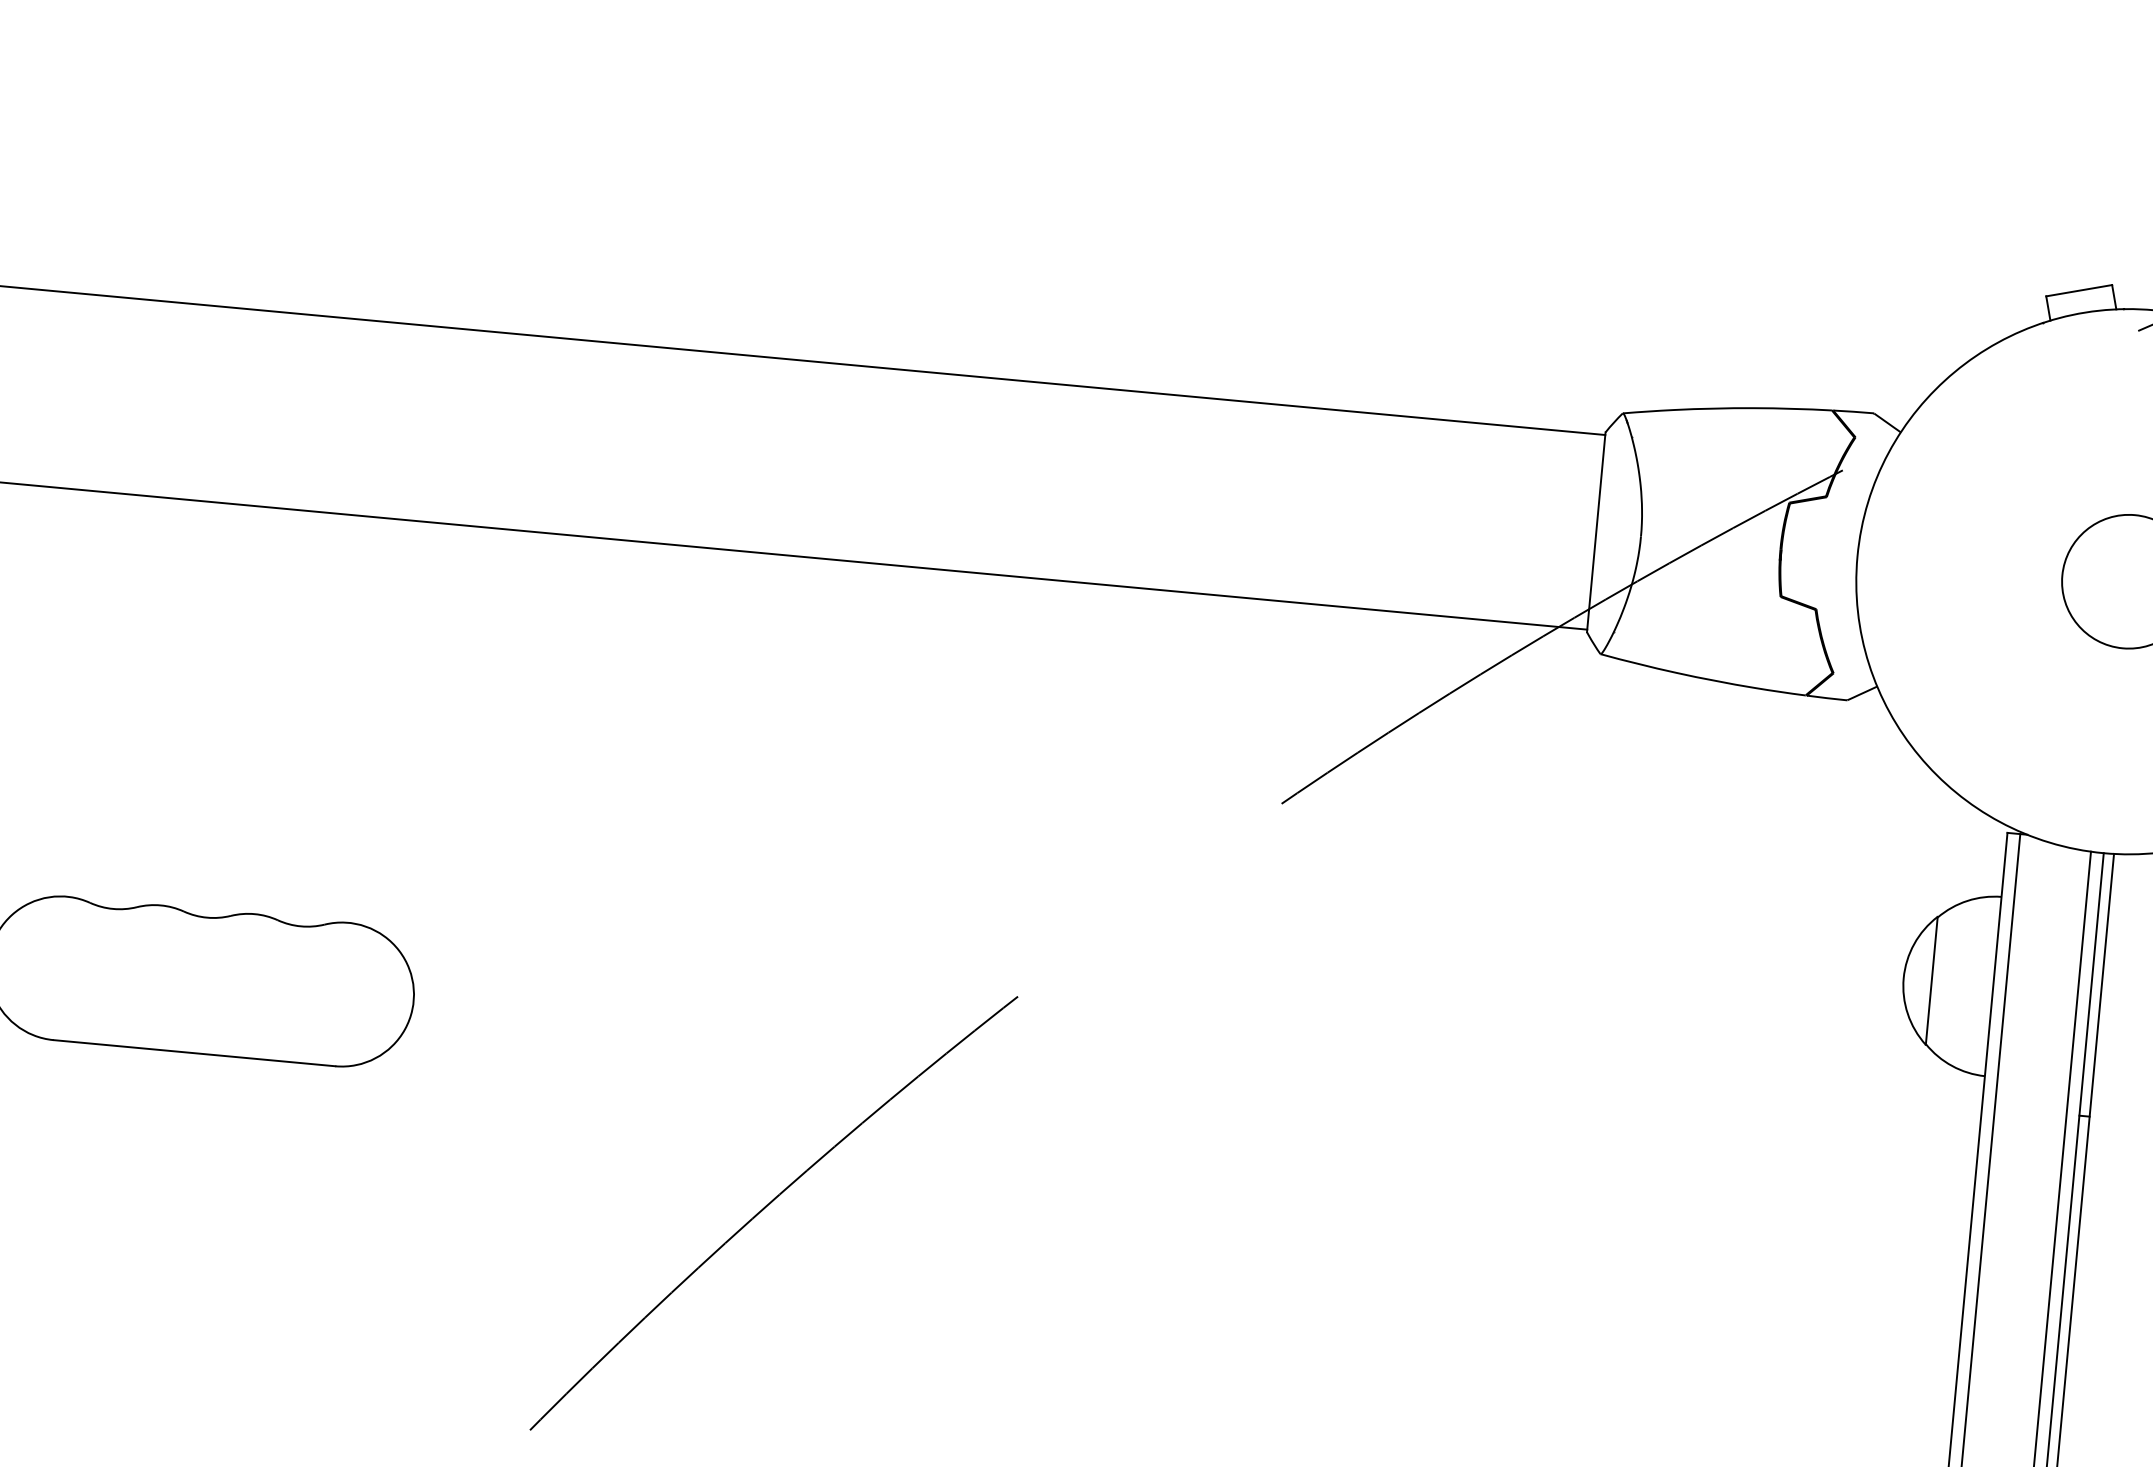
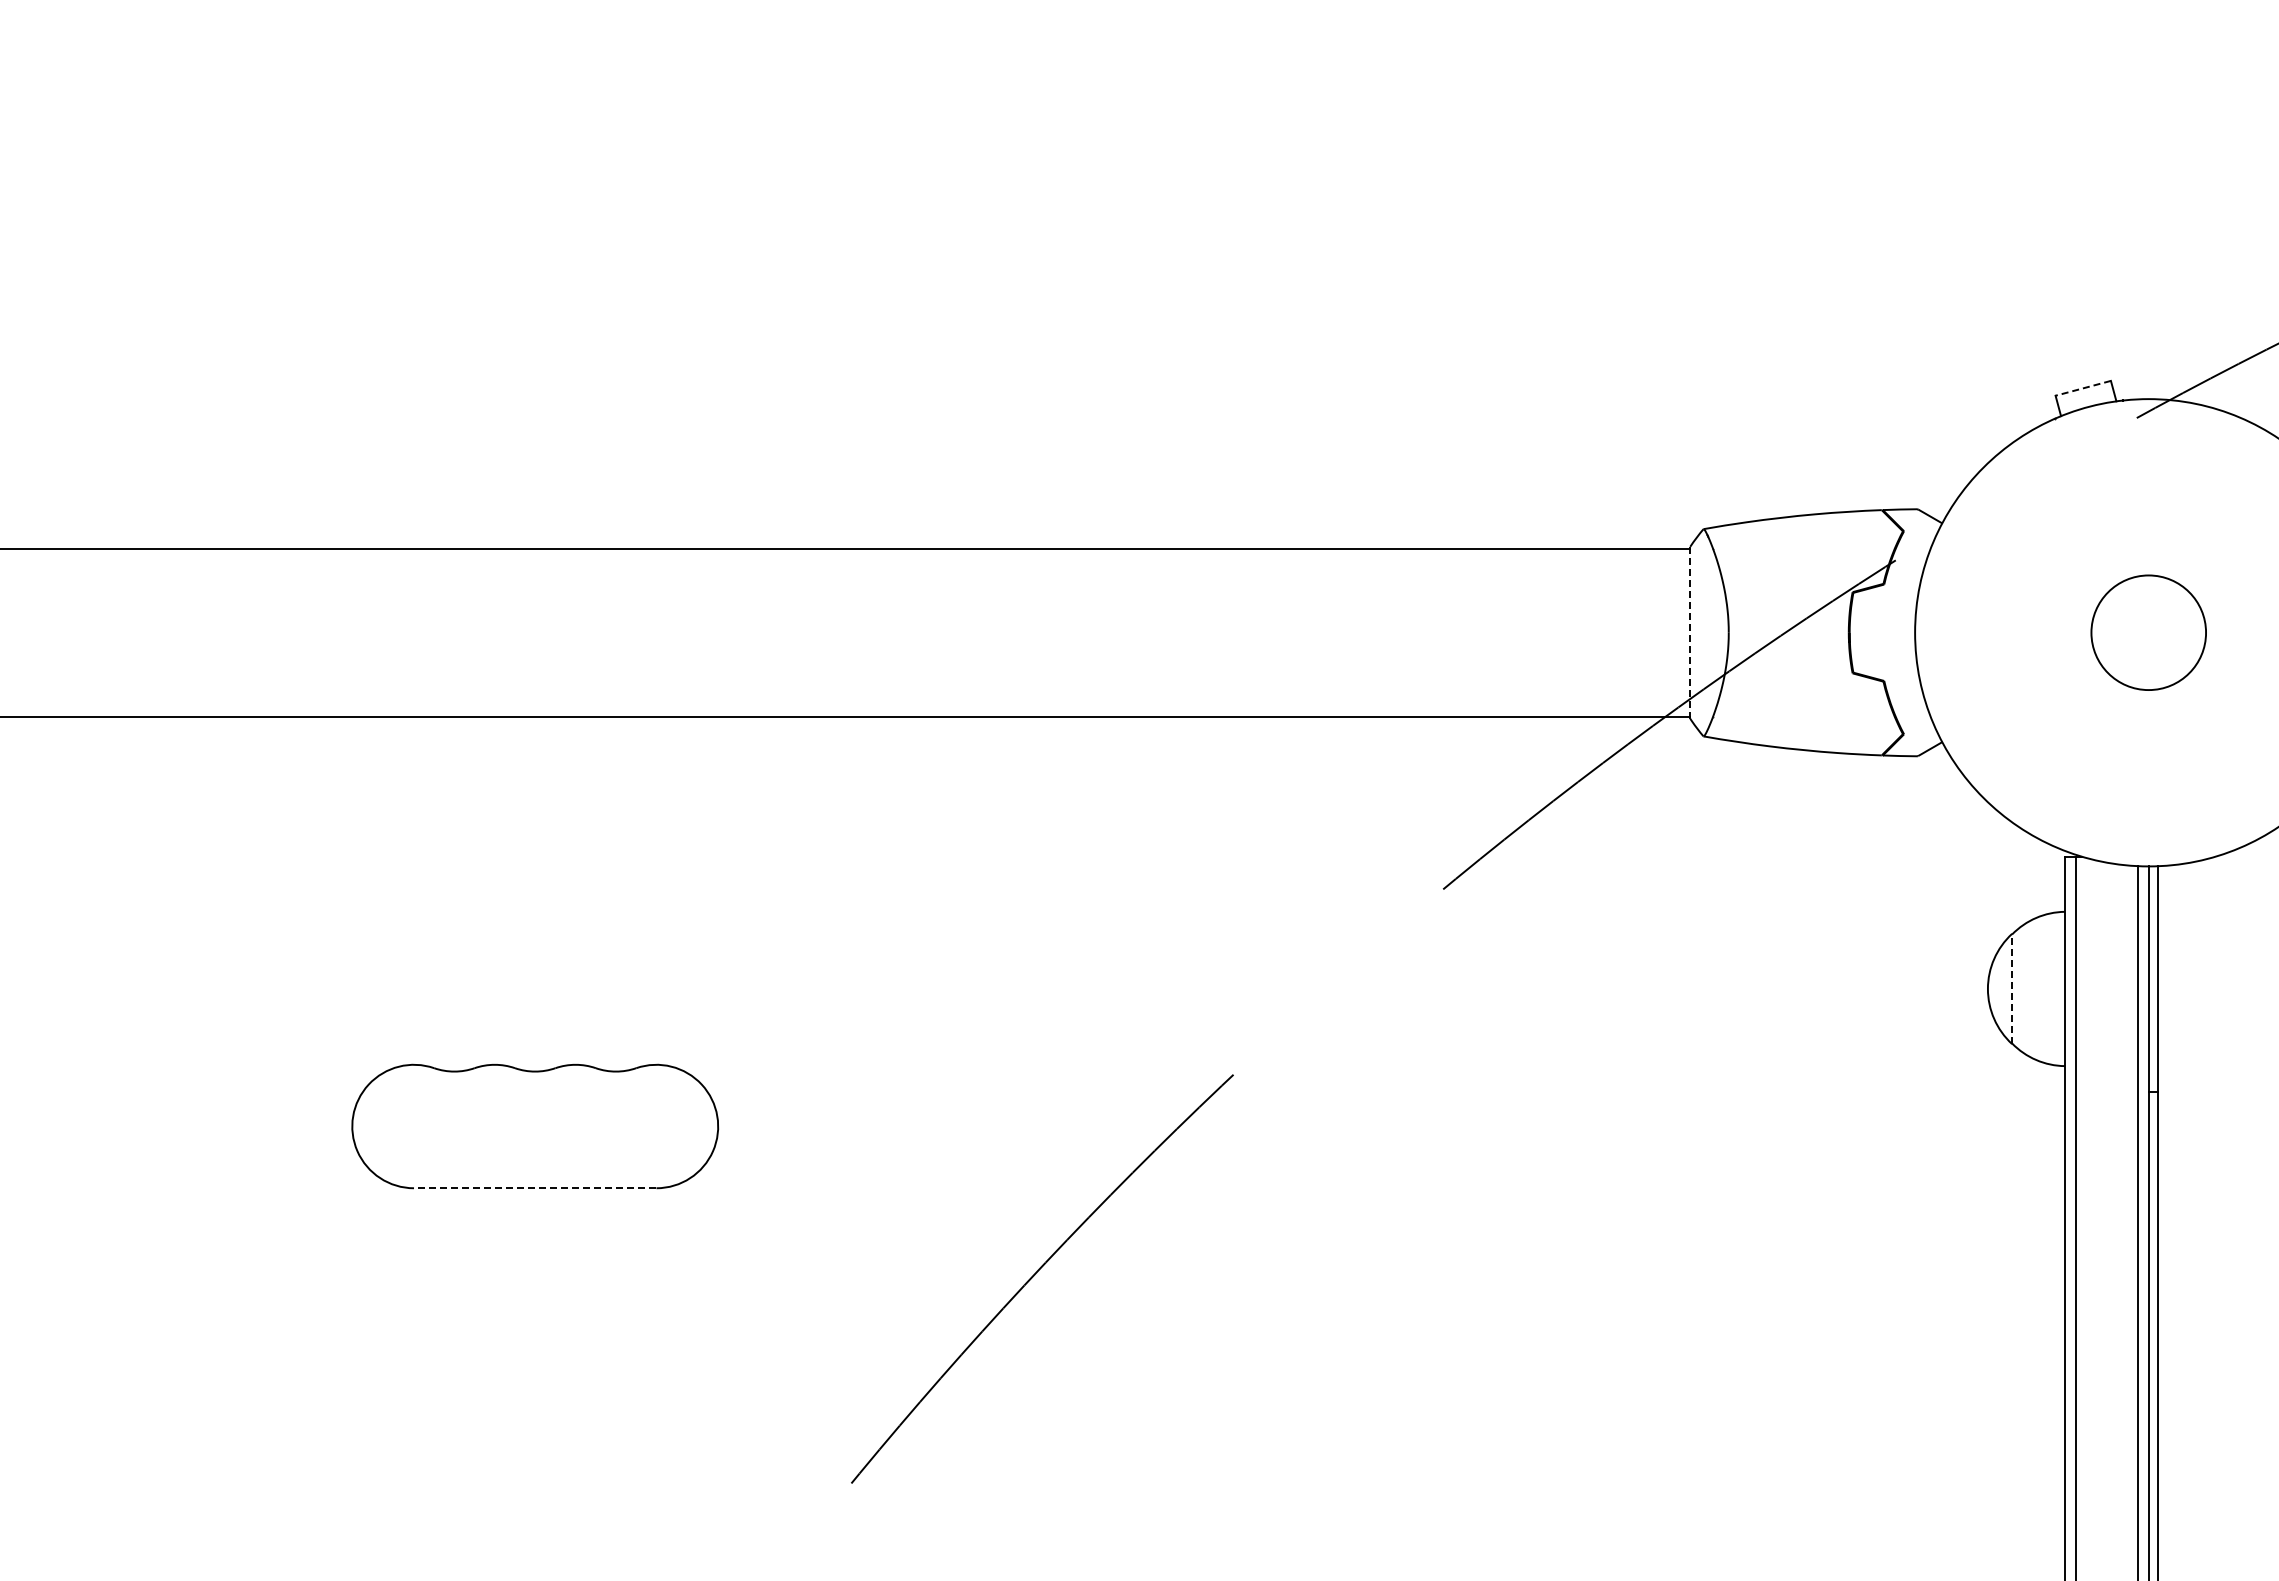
line: (2079, 290) -> (2083, 388), solid -> dashed
line: (1596, 532) -> (1690, 632), solid -> dashed
line: (1932, 980) -> (2012, 988), solid -> dashed
line: (193, 1053) -> (534, 1188), solid -> dashed

